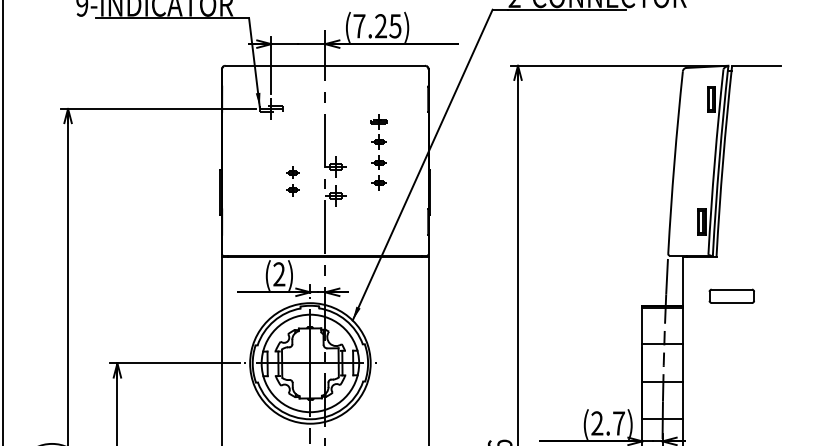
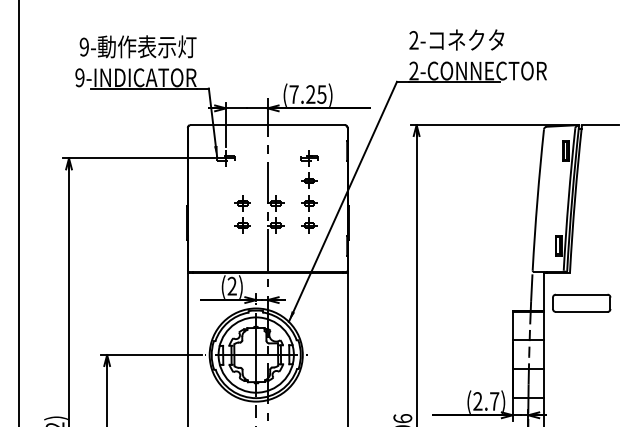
part: (379, 151) -> (309, 191), size x1.43
part: (292, 181) -> (242, 214), size x1.67
part: (731, 295) -> (581, 302), size x1.67

